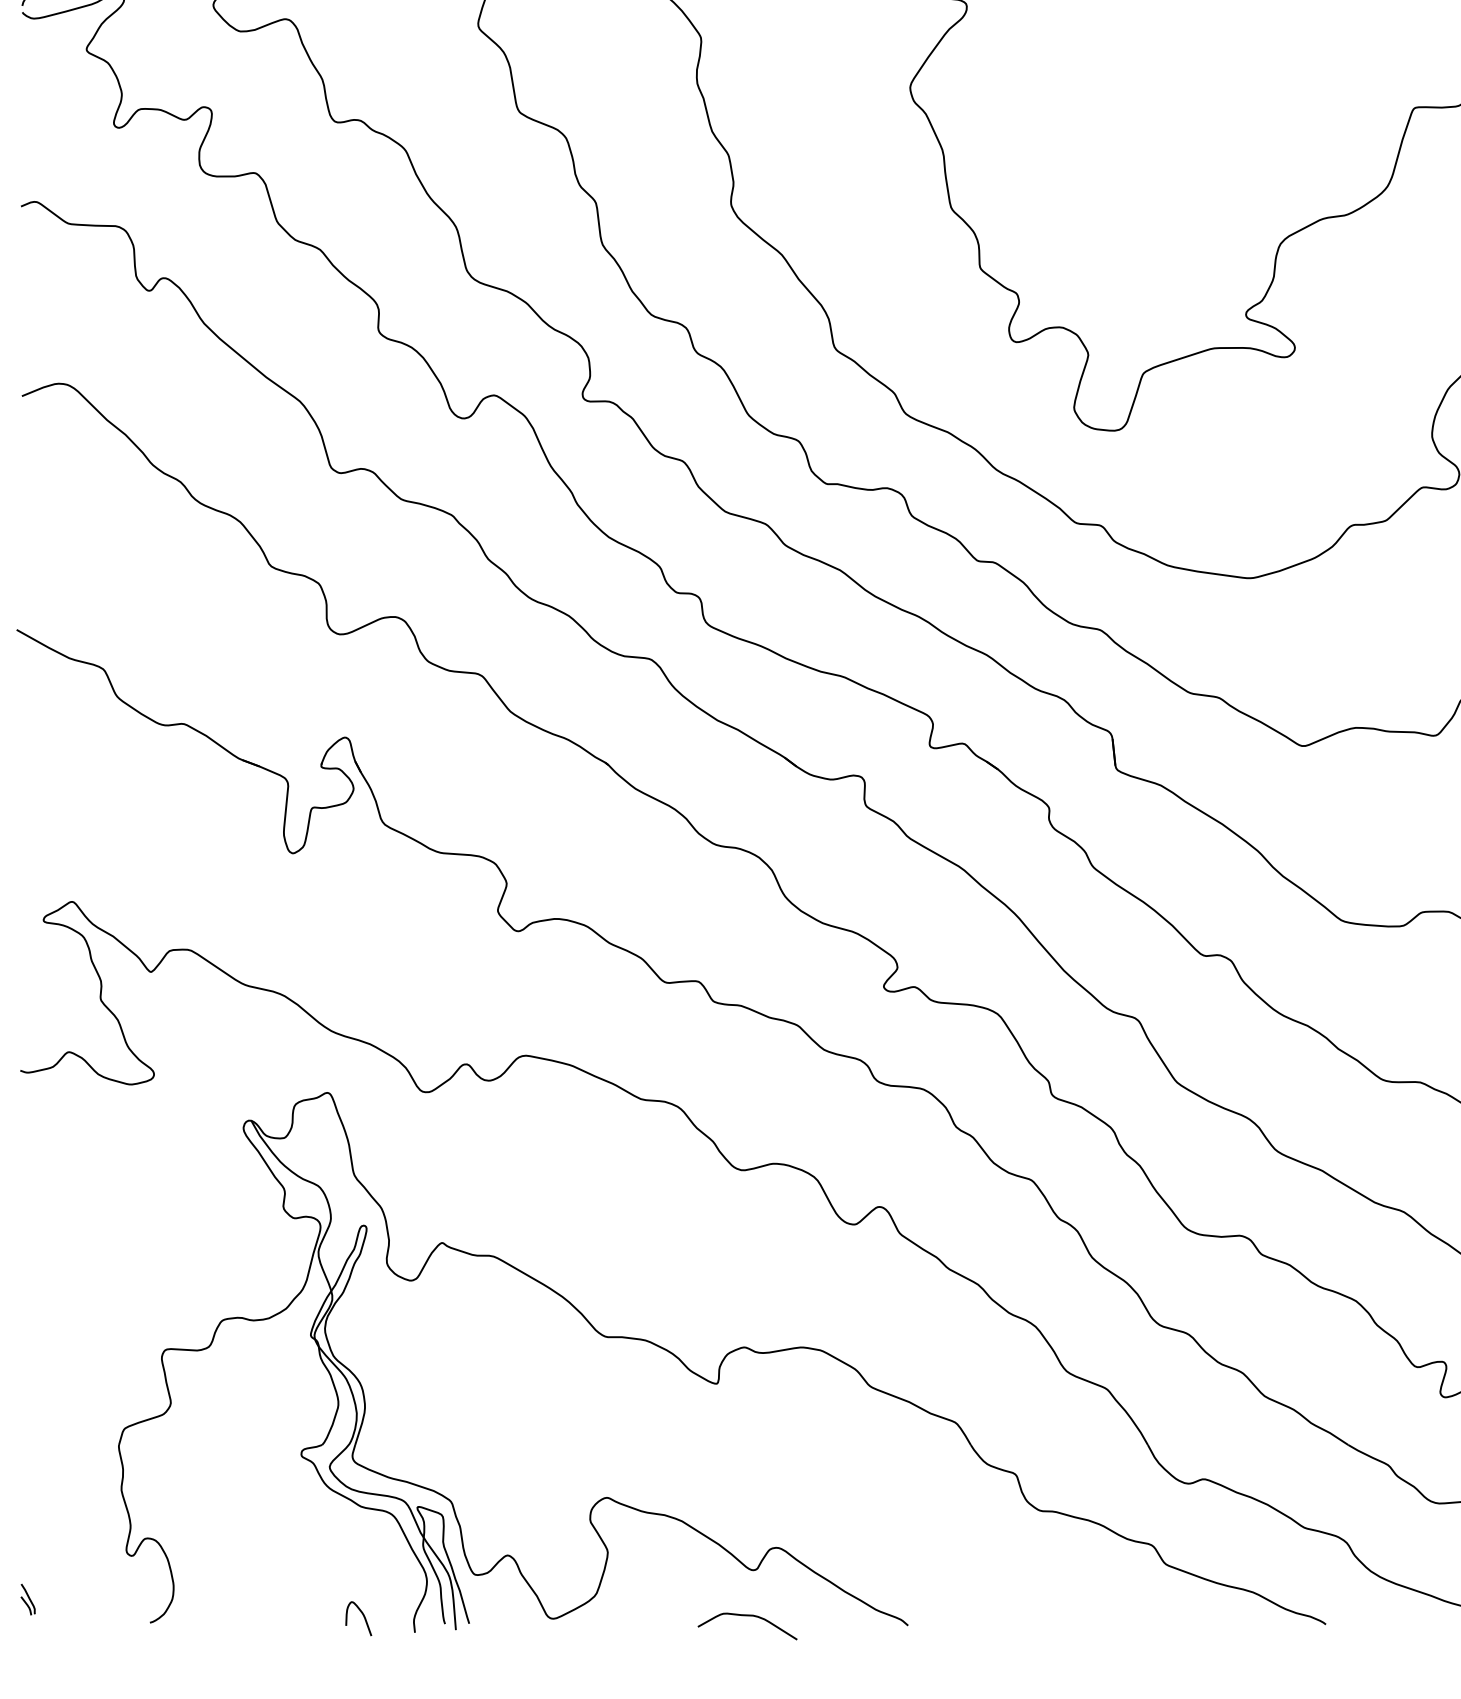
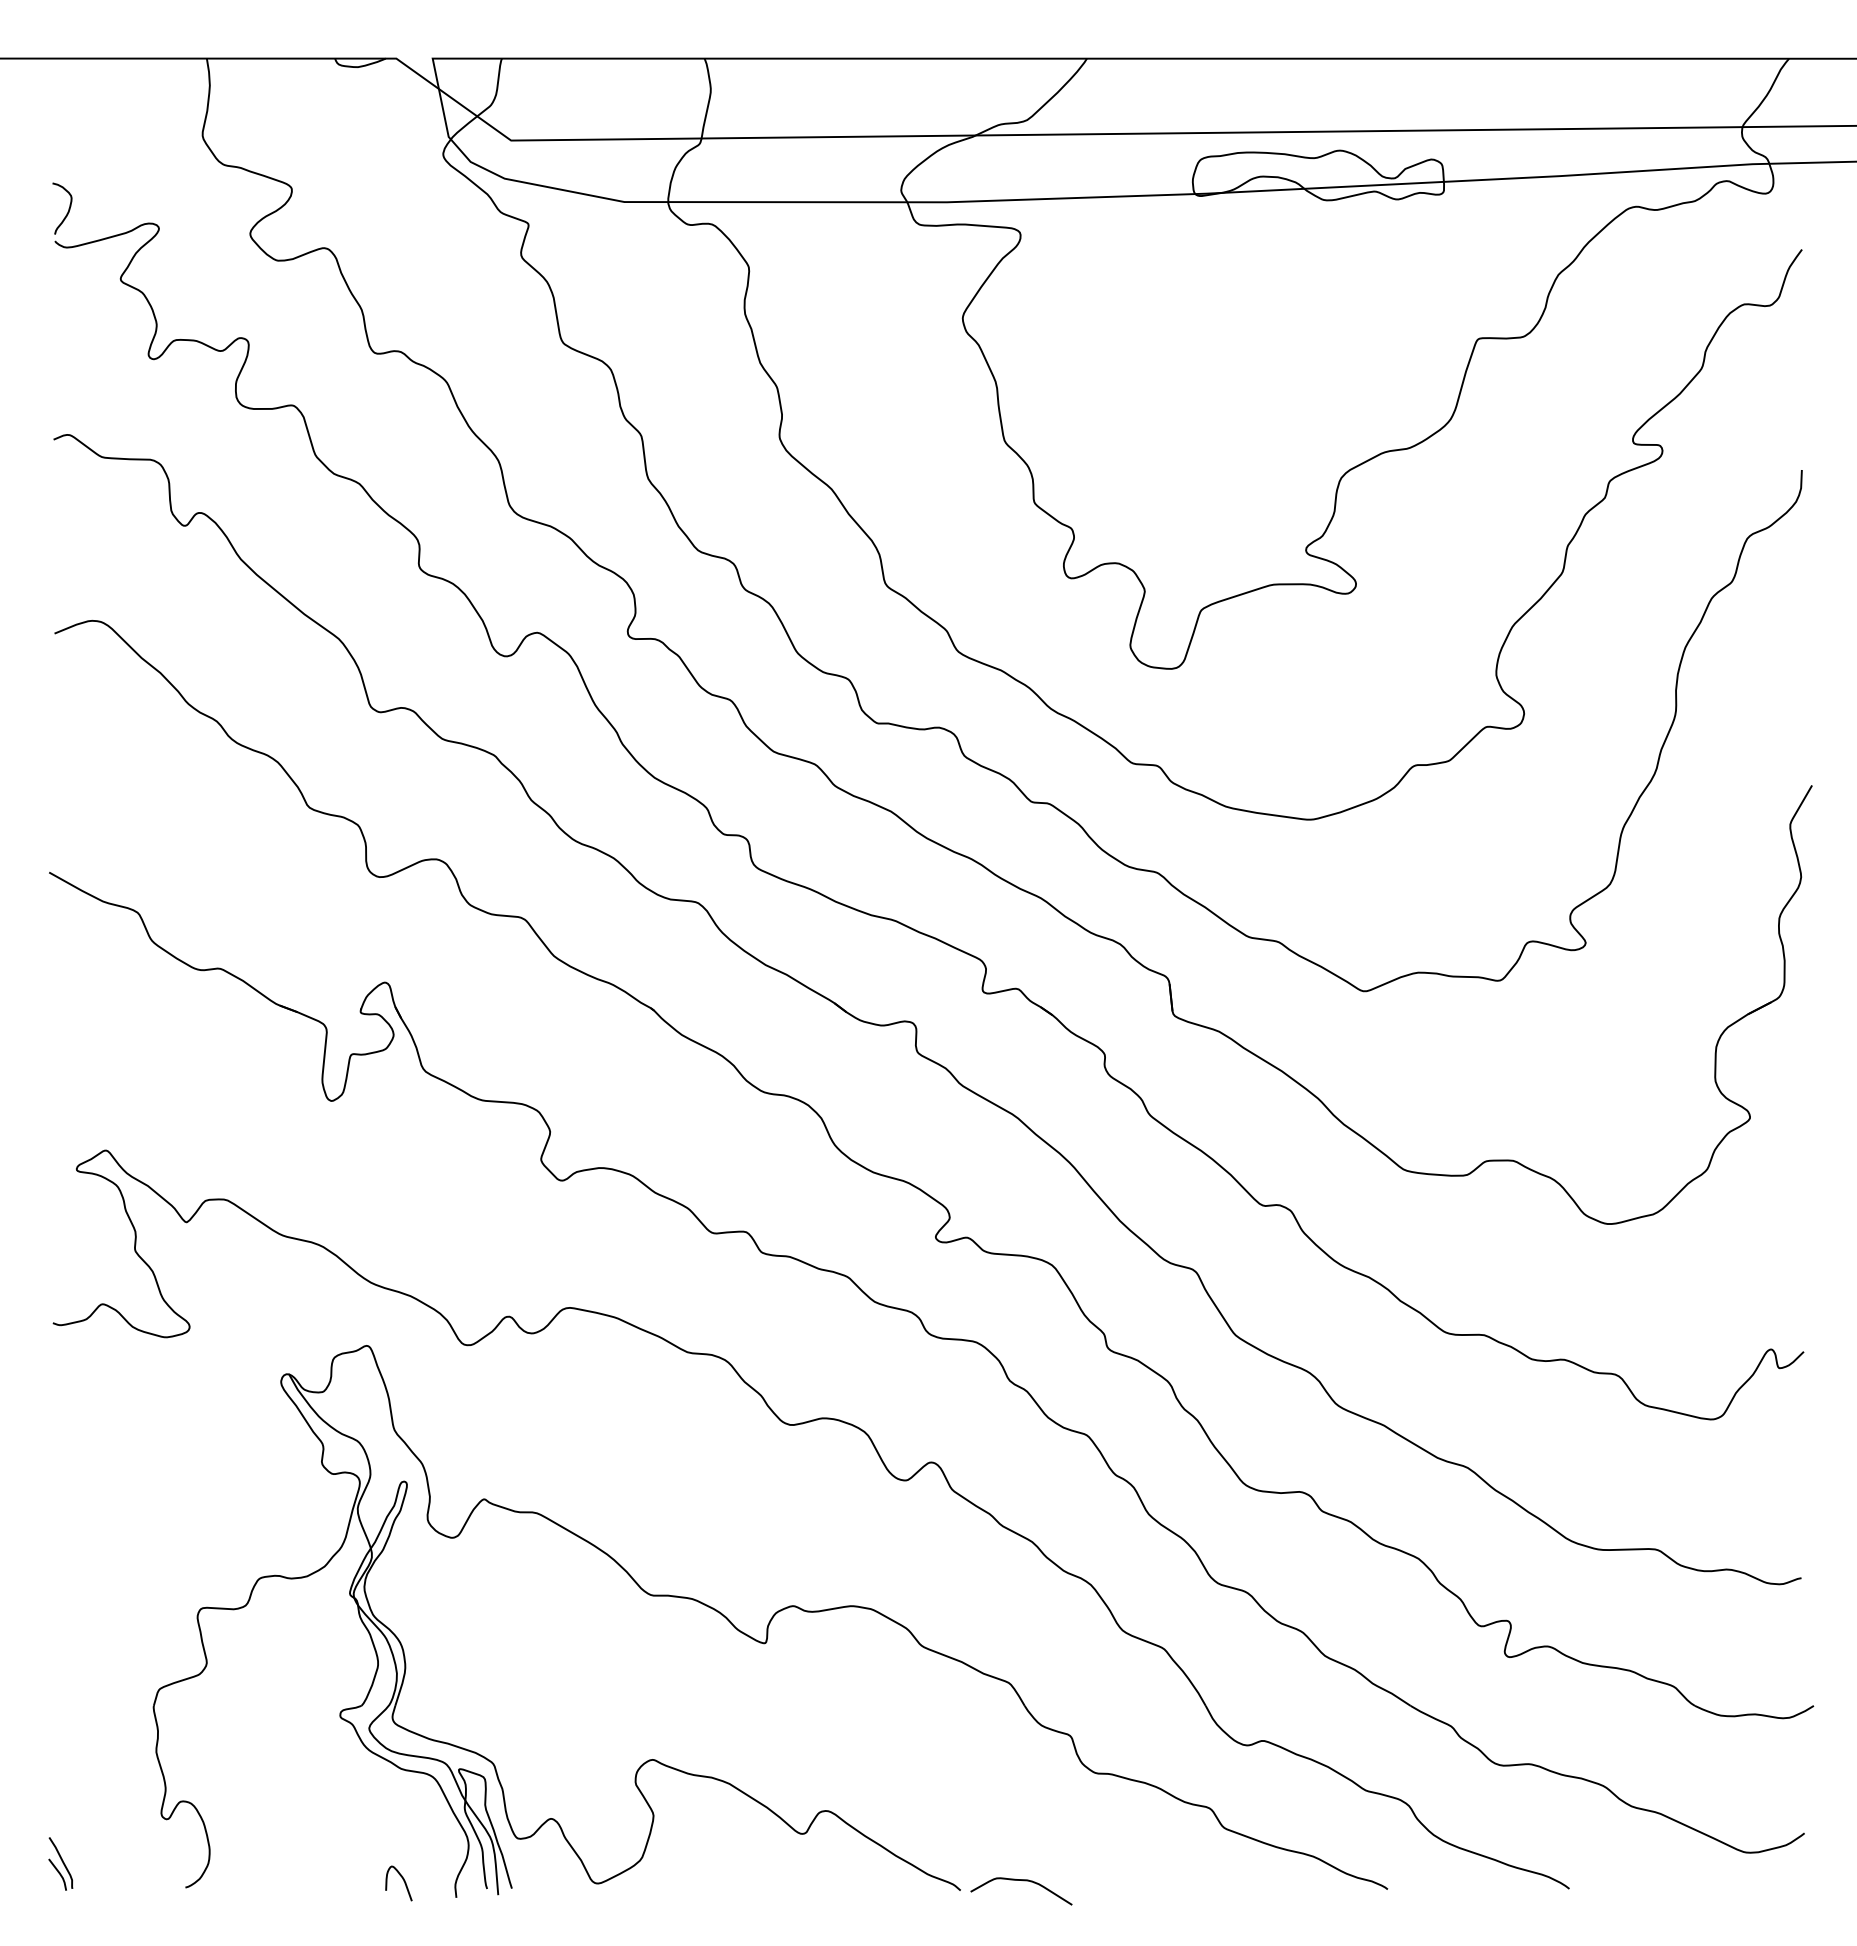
part: (27, 1599) -> (60, 1863), size x1.67
curve: (749, 1616) -> (1023, 1881), moved

